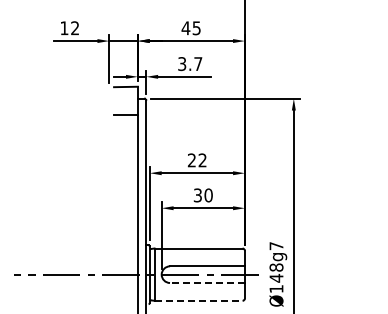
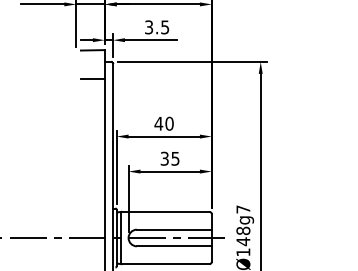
text: (198, 64) -> (165, 27), 3.7 -> 3.5
text: (196, 160) -> (163, 123), 22 -> 40
text: (208, 195) -> (175, 158), 30 -> 35
line: (206, 282) -> (173, 245), dashed -> solid
line: (199, 300) -> (166, 263), dashed -> solid

